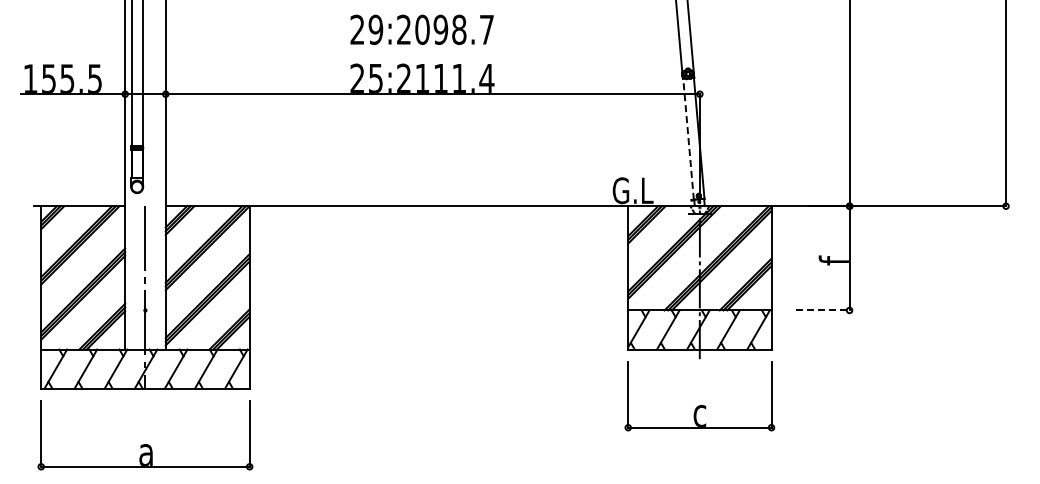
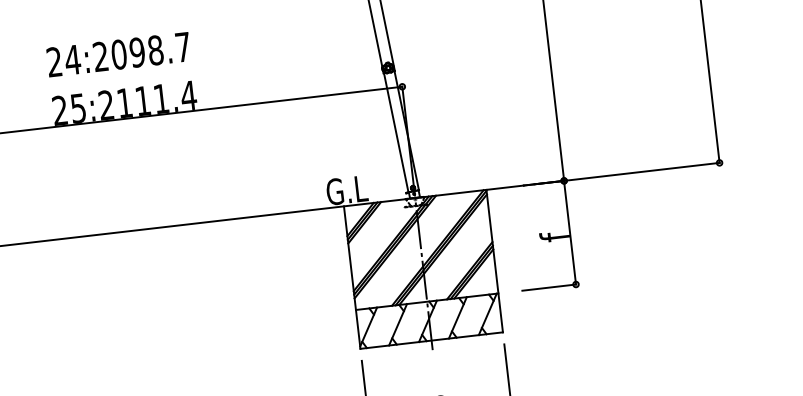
text: (375, 29) -> (72, 59), 29:2098.7 -> 24:2098.7
line: (688, 139) -> (396, 133), dashed -> solid
line: (823, 310) -> (550, 287), dashed -> solid

